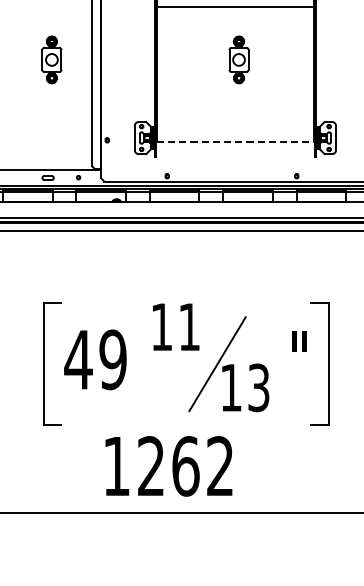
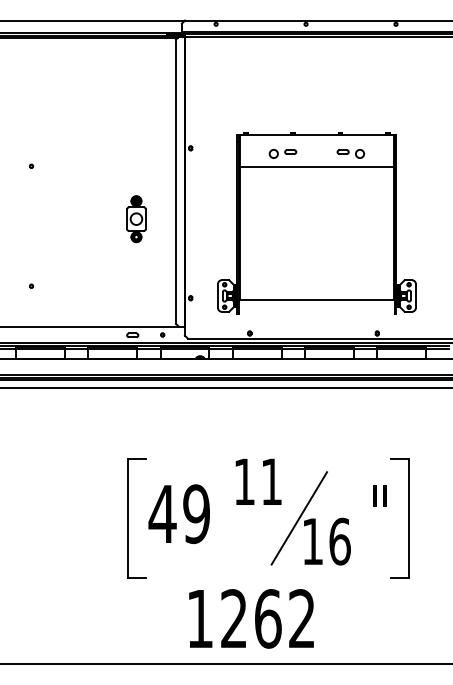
part: (239, 60) -> (320, 219), removed
line: (236, 141) -> (317, 299), dashed -> solid
text: (258, 387) -> (339, 541), 13 -> 16

